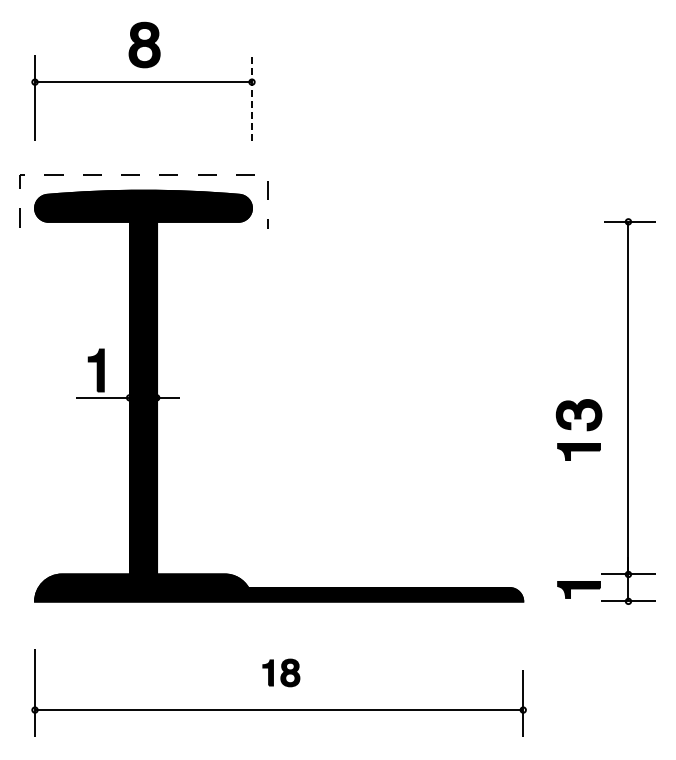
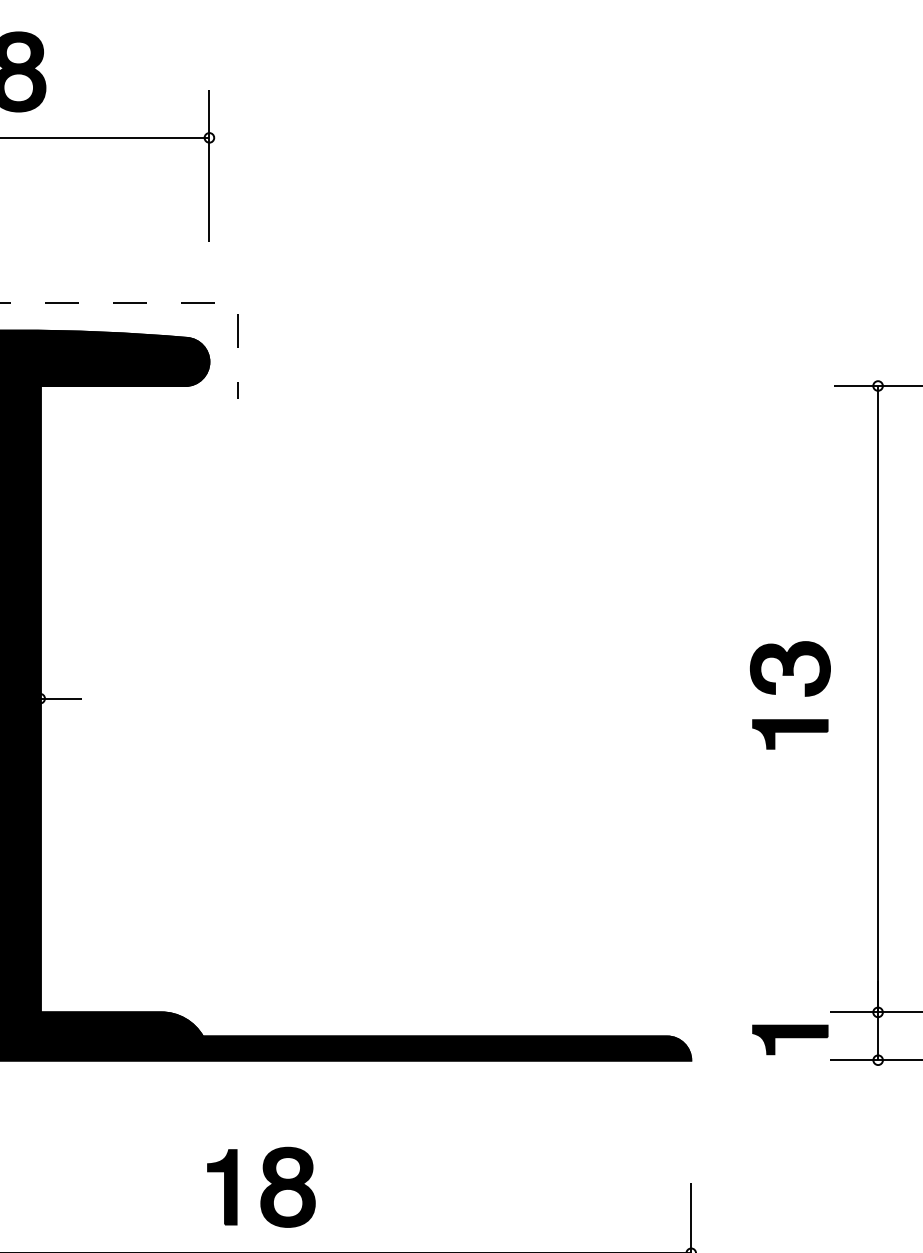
line: (252, 97) -> (210, 165), dashed -> solid
part: (571, 429) -> (776, 694), moved
part: (281, 672) -> (261, 1186), size x1.67

